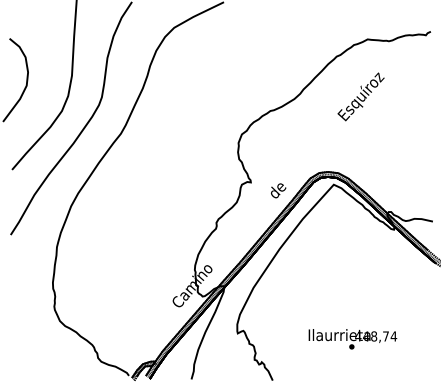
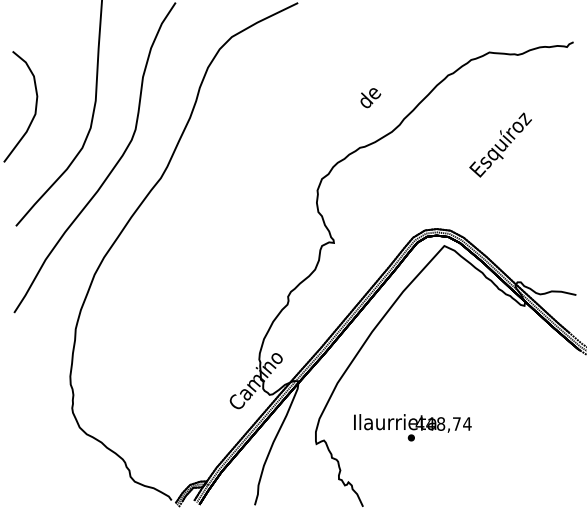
text: (360, 96) -> (500, 144), moved
text: (278, 191) -> (370, 98), moved
text: (352, 339) -> (412, 427), moved

